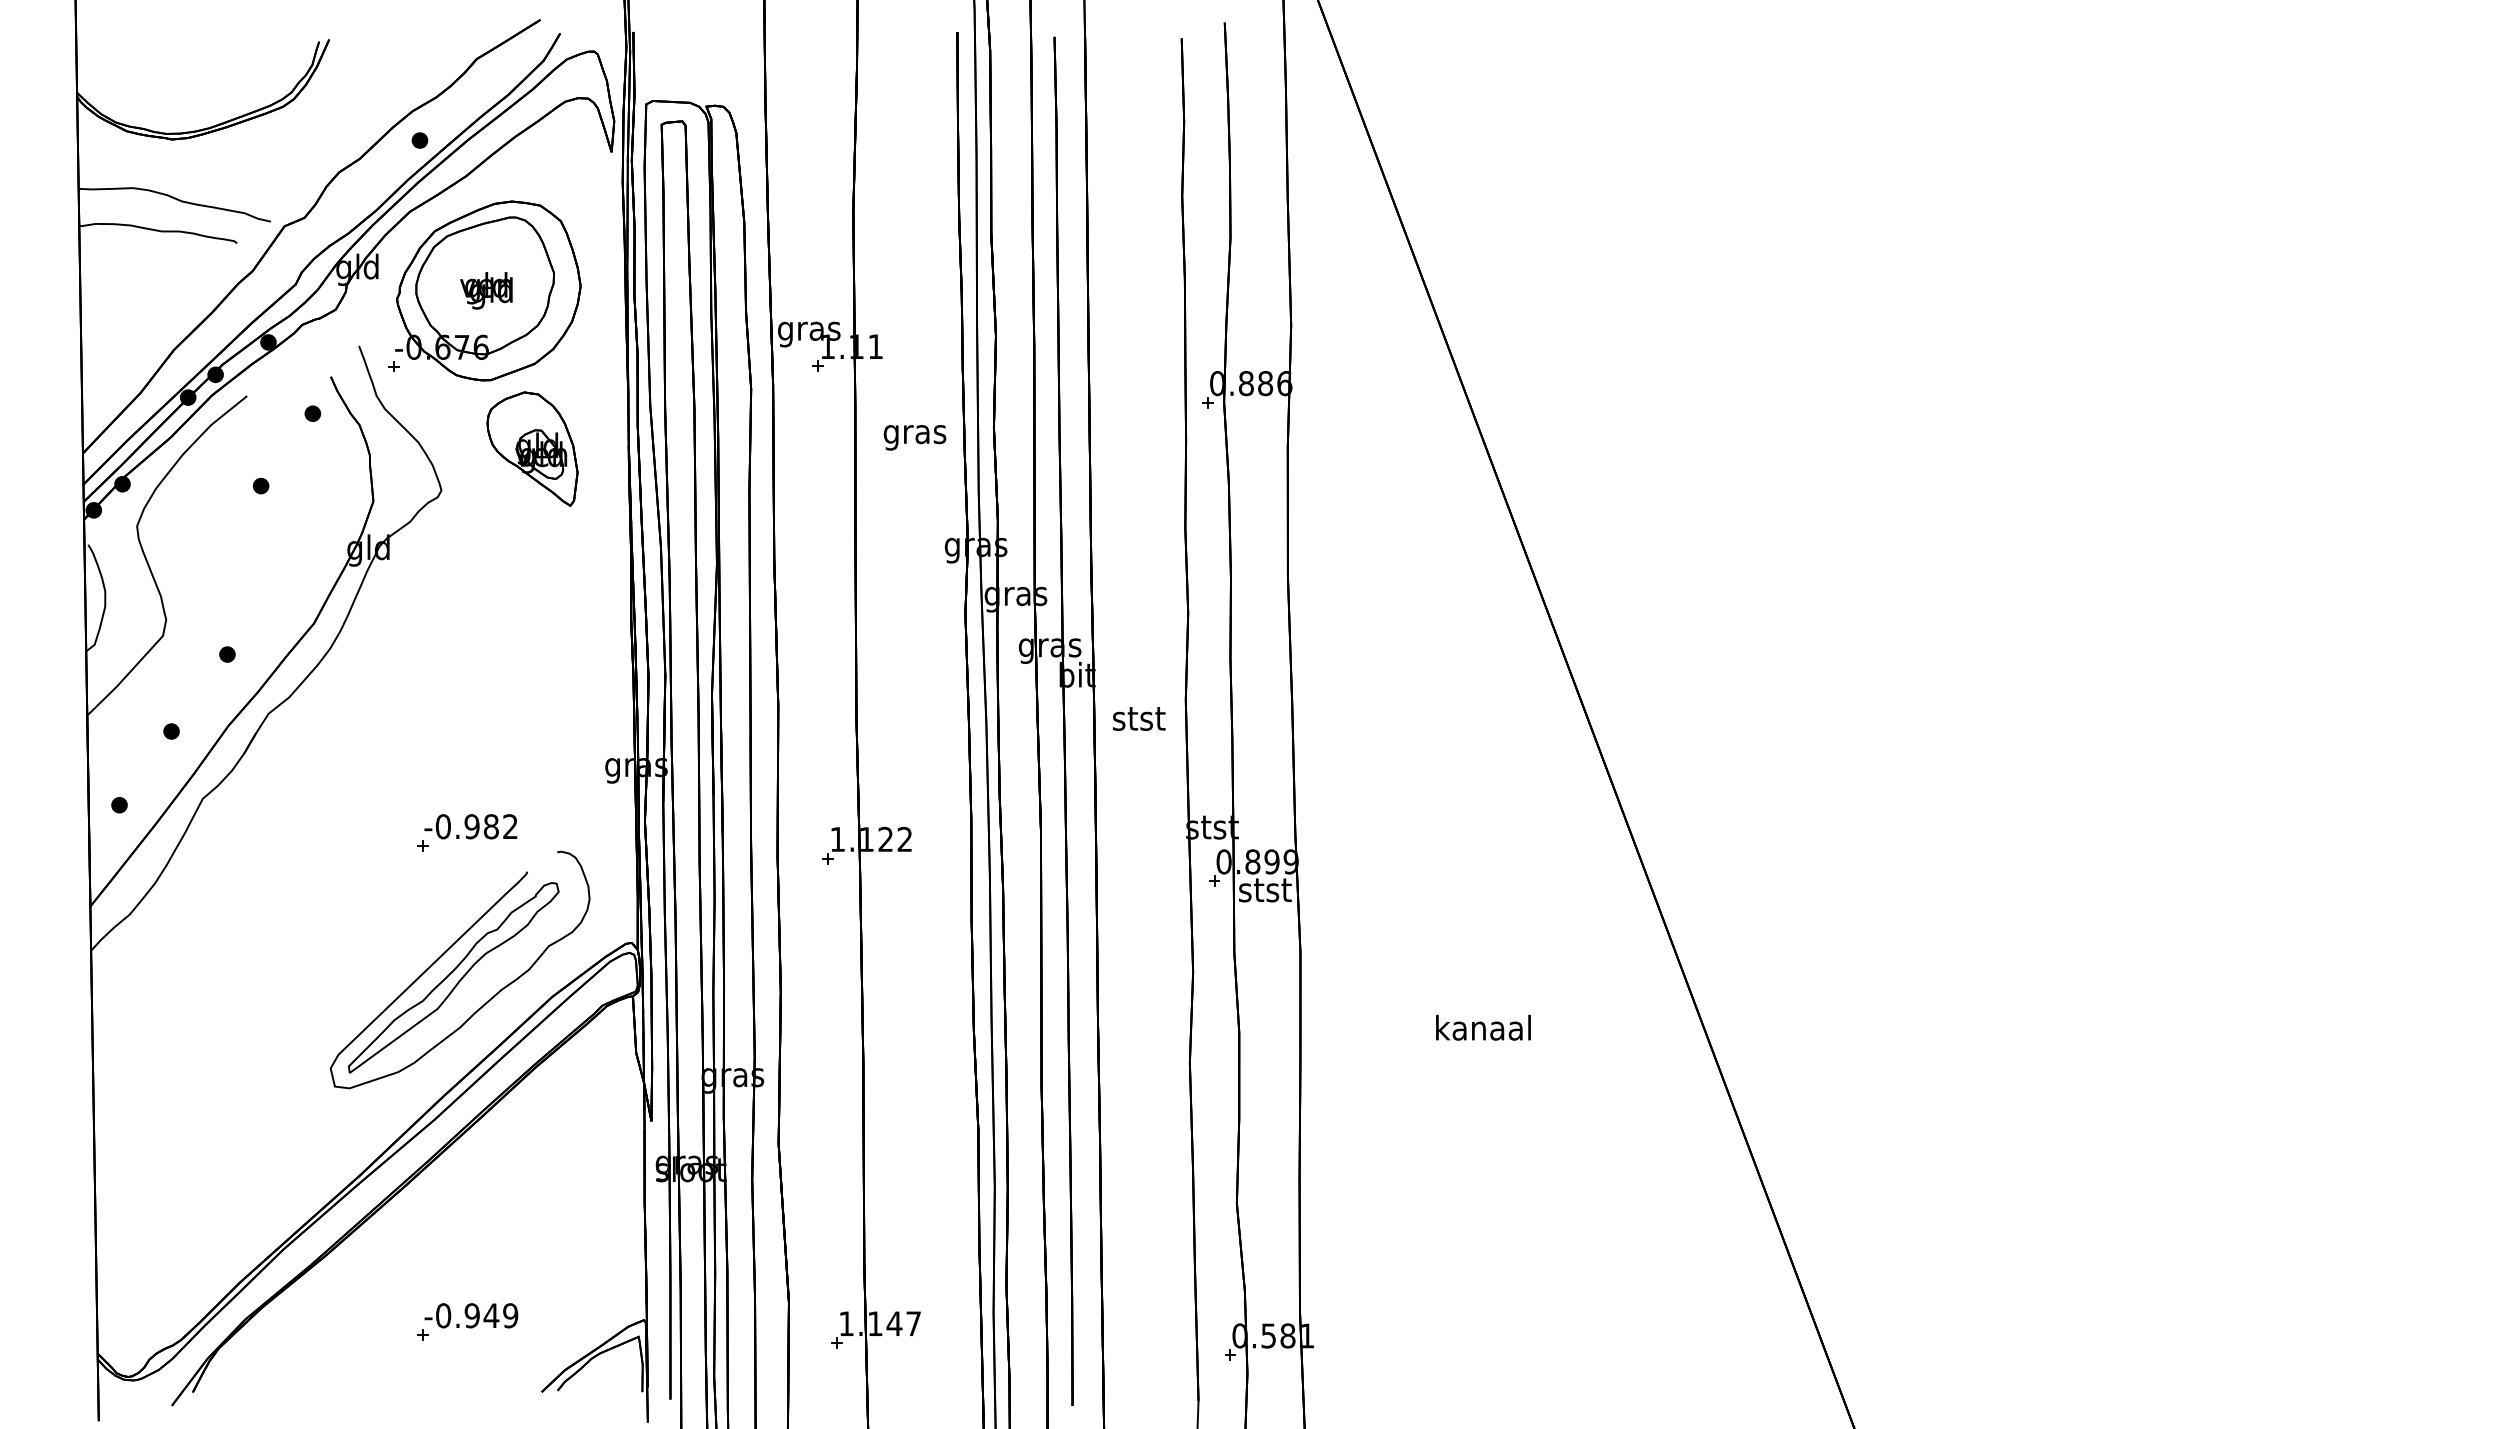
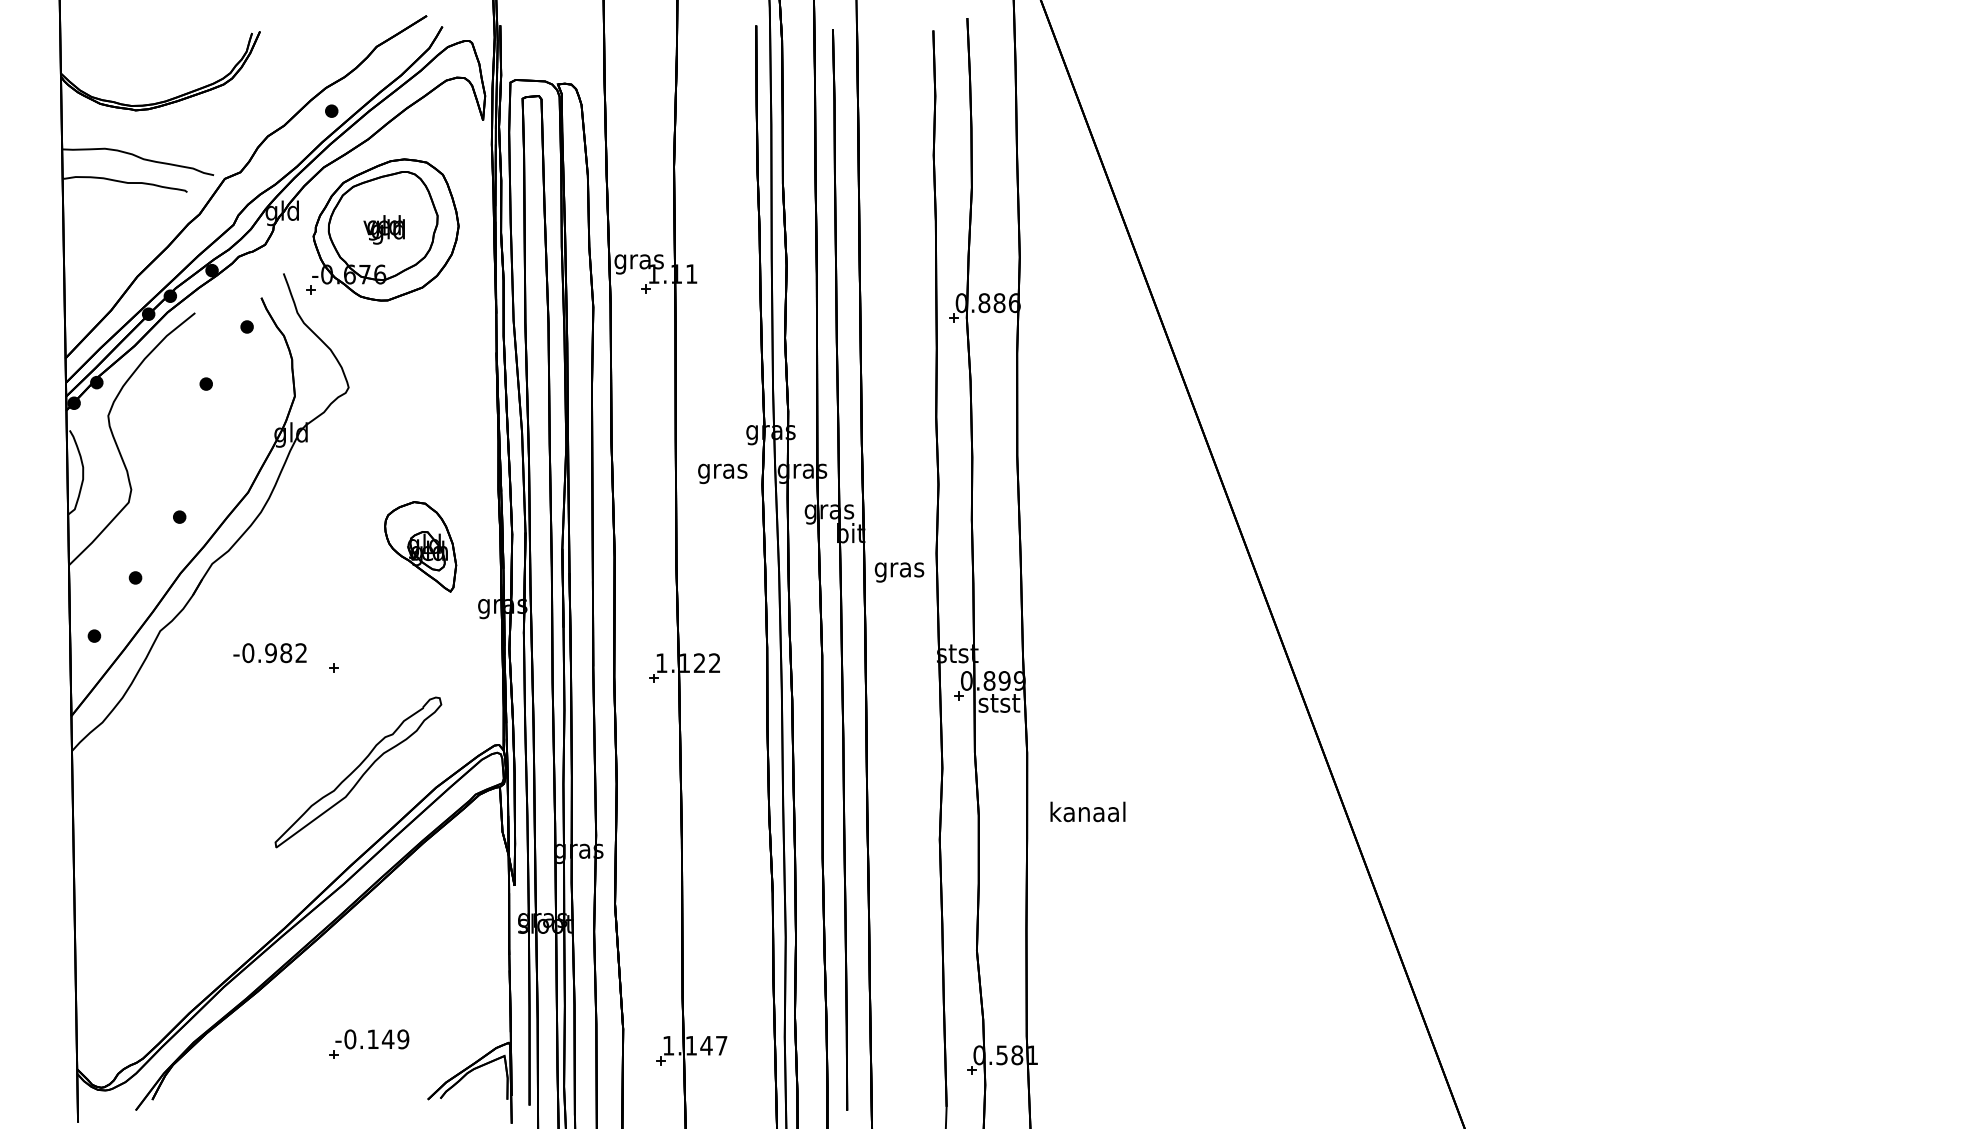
text: (914, 437) -> (722, 473), moved
part: (532, 448) -> (420, 546), moved
text: (1138, 722) -> (899, 570), stst -> gras
text: (470, 826) -> (269, 652), moved
curve: (444, 954) -> (351, 754), removed
text: (1483, 1027) -> (1087, 811), moved
text: (471, 1315) -> (372, 1039), -0.949 -> -0.149

